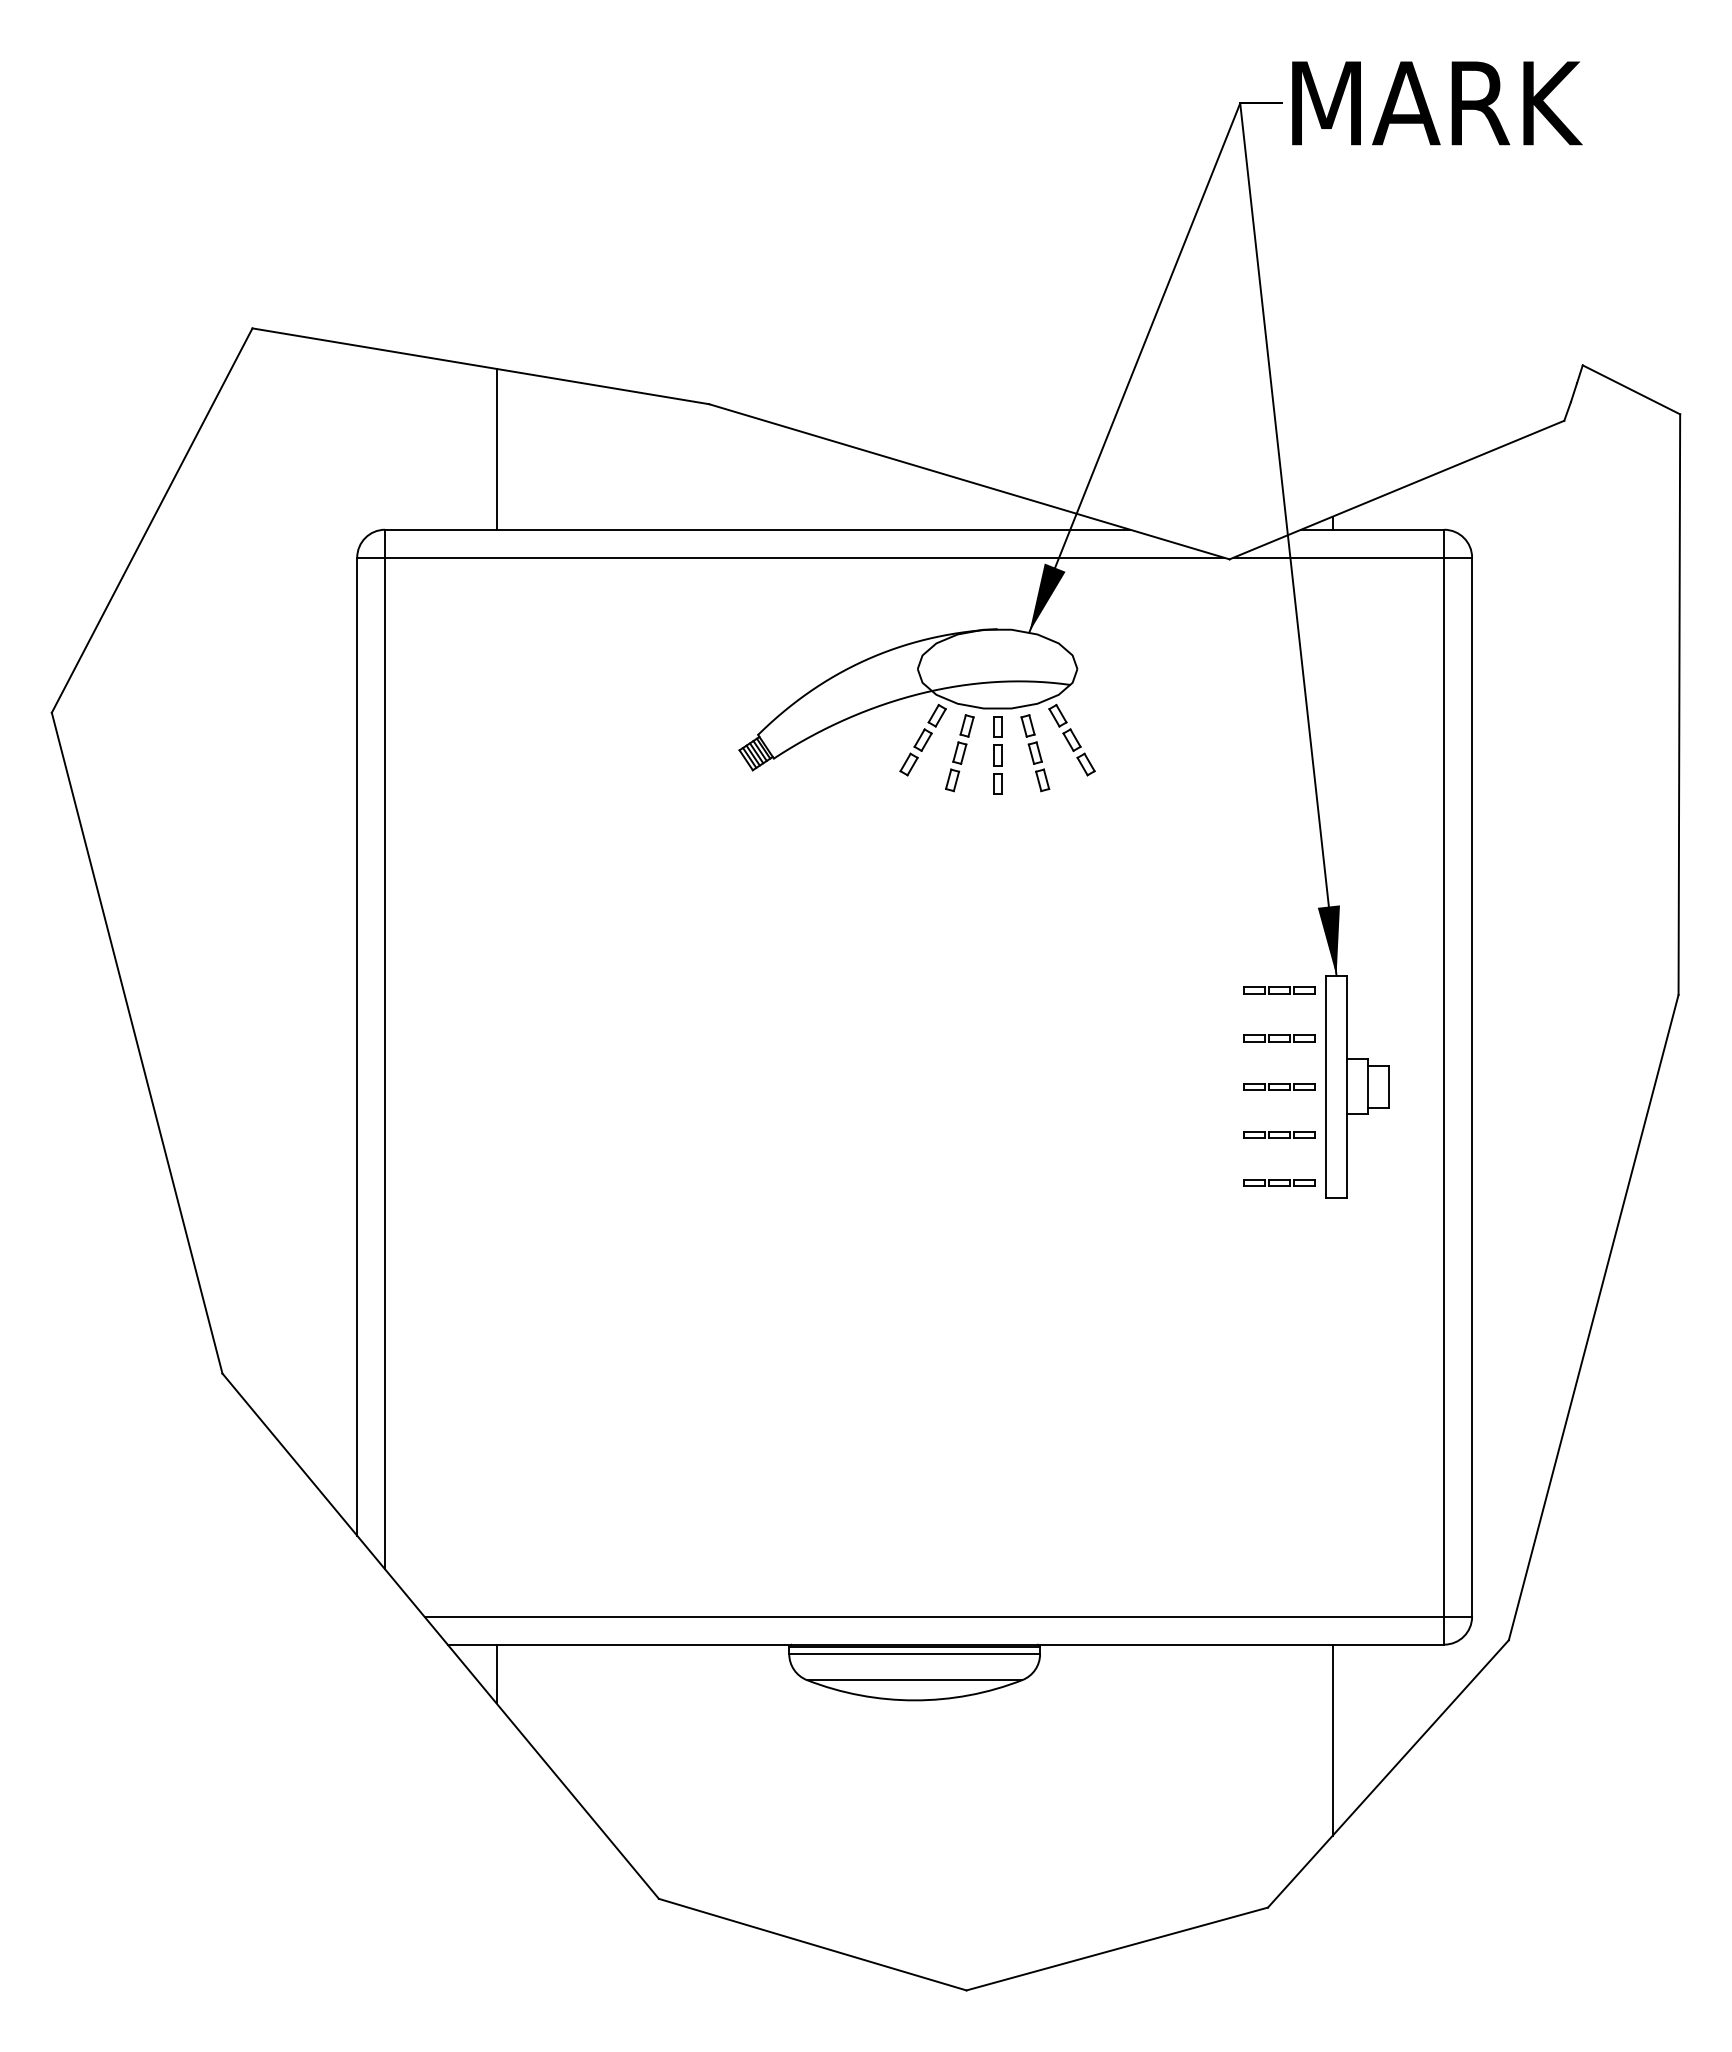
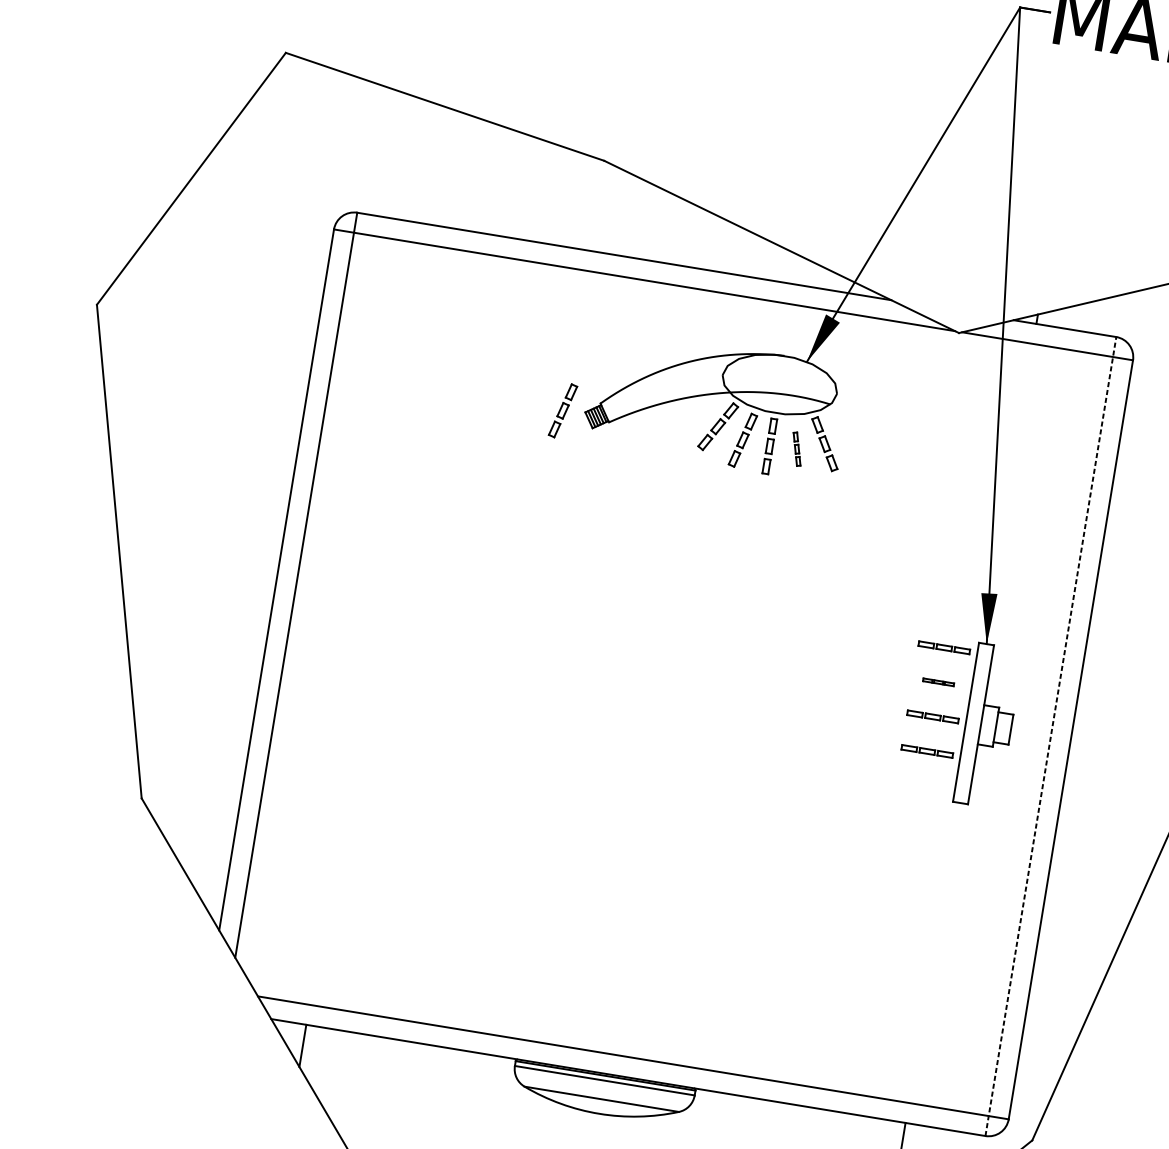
line: (496, 448) -> (446, 167), removed
part: (708, 753) -> (562, 411), added
part: (1035, 753) -> (797, 449), size x0.6
part: (1279, 1038) -> (938, 682), size x0.6
line: (1444, 1086) -> (1051, 736), solid -> dashed
part: (1279, 1182) -> (921, 785), removed

